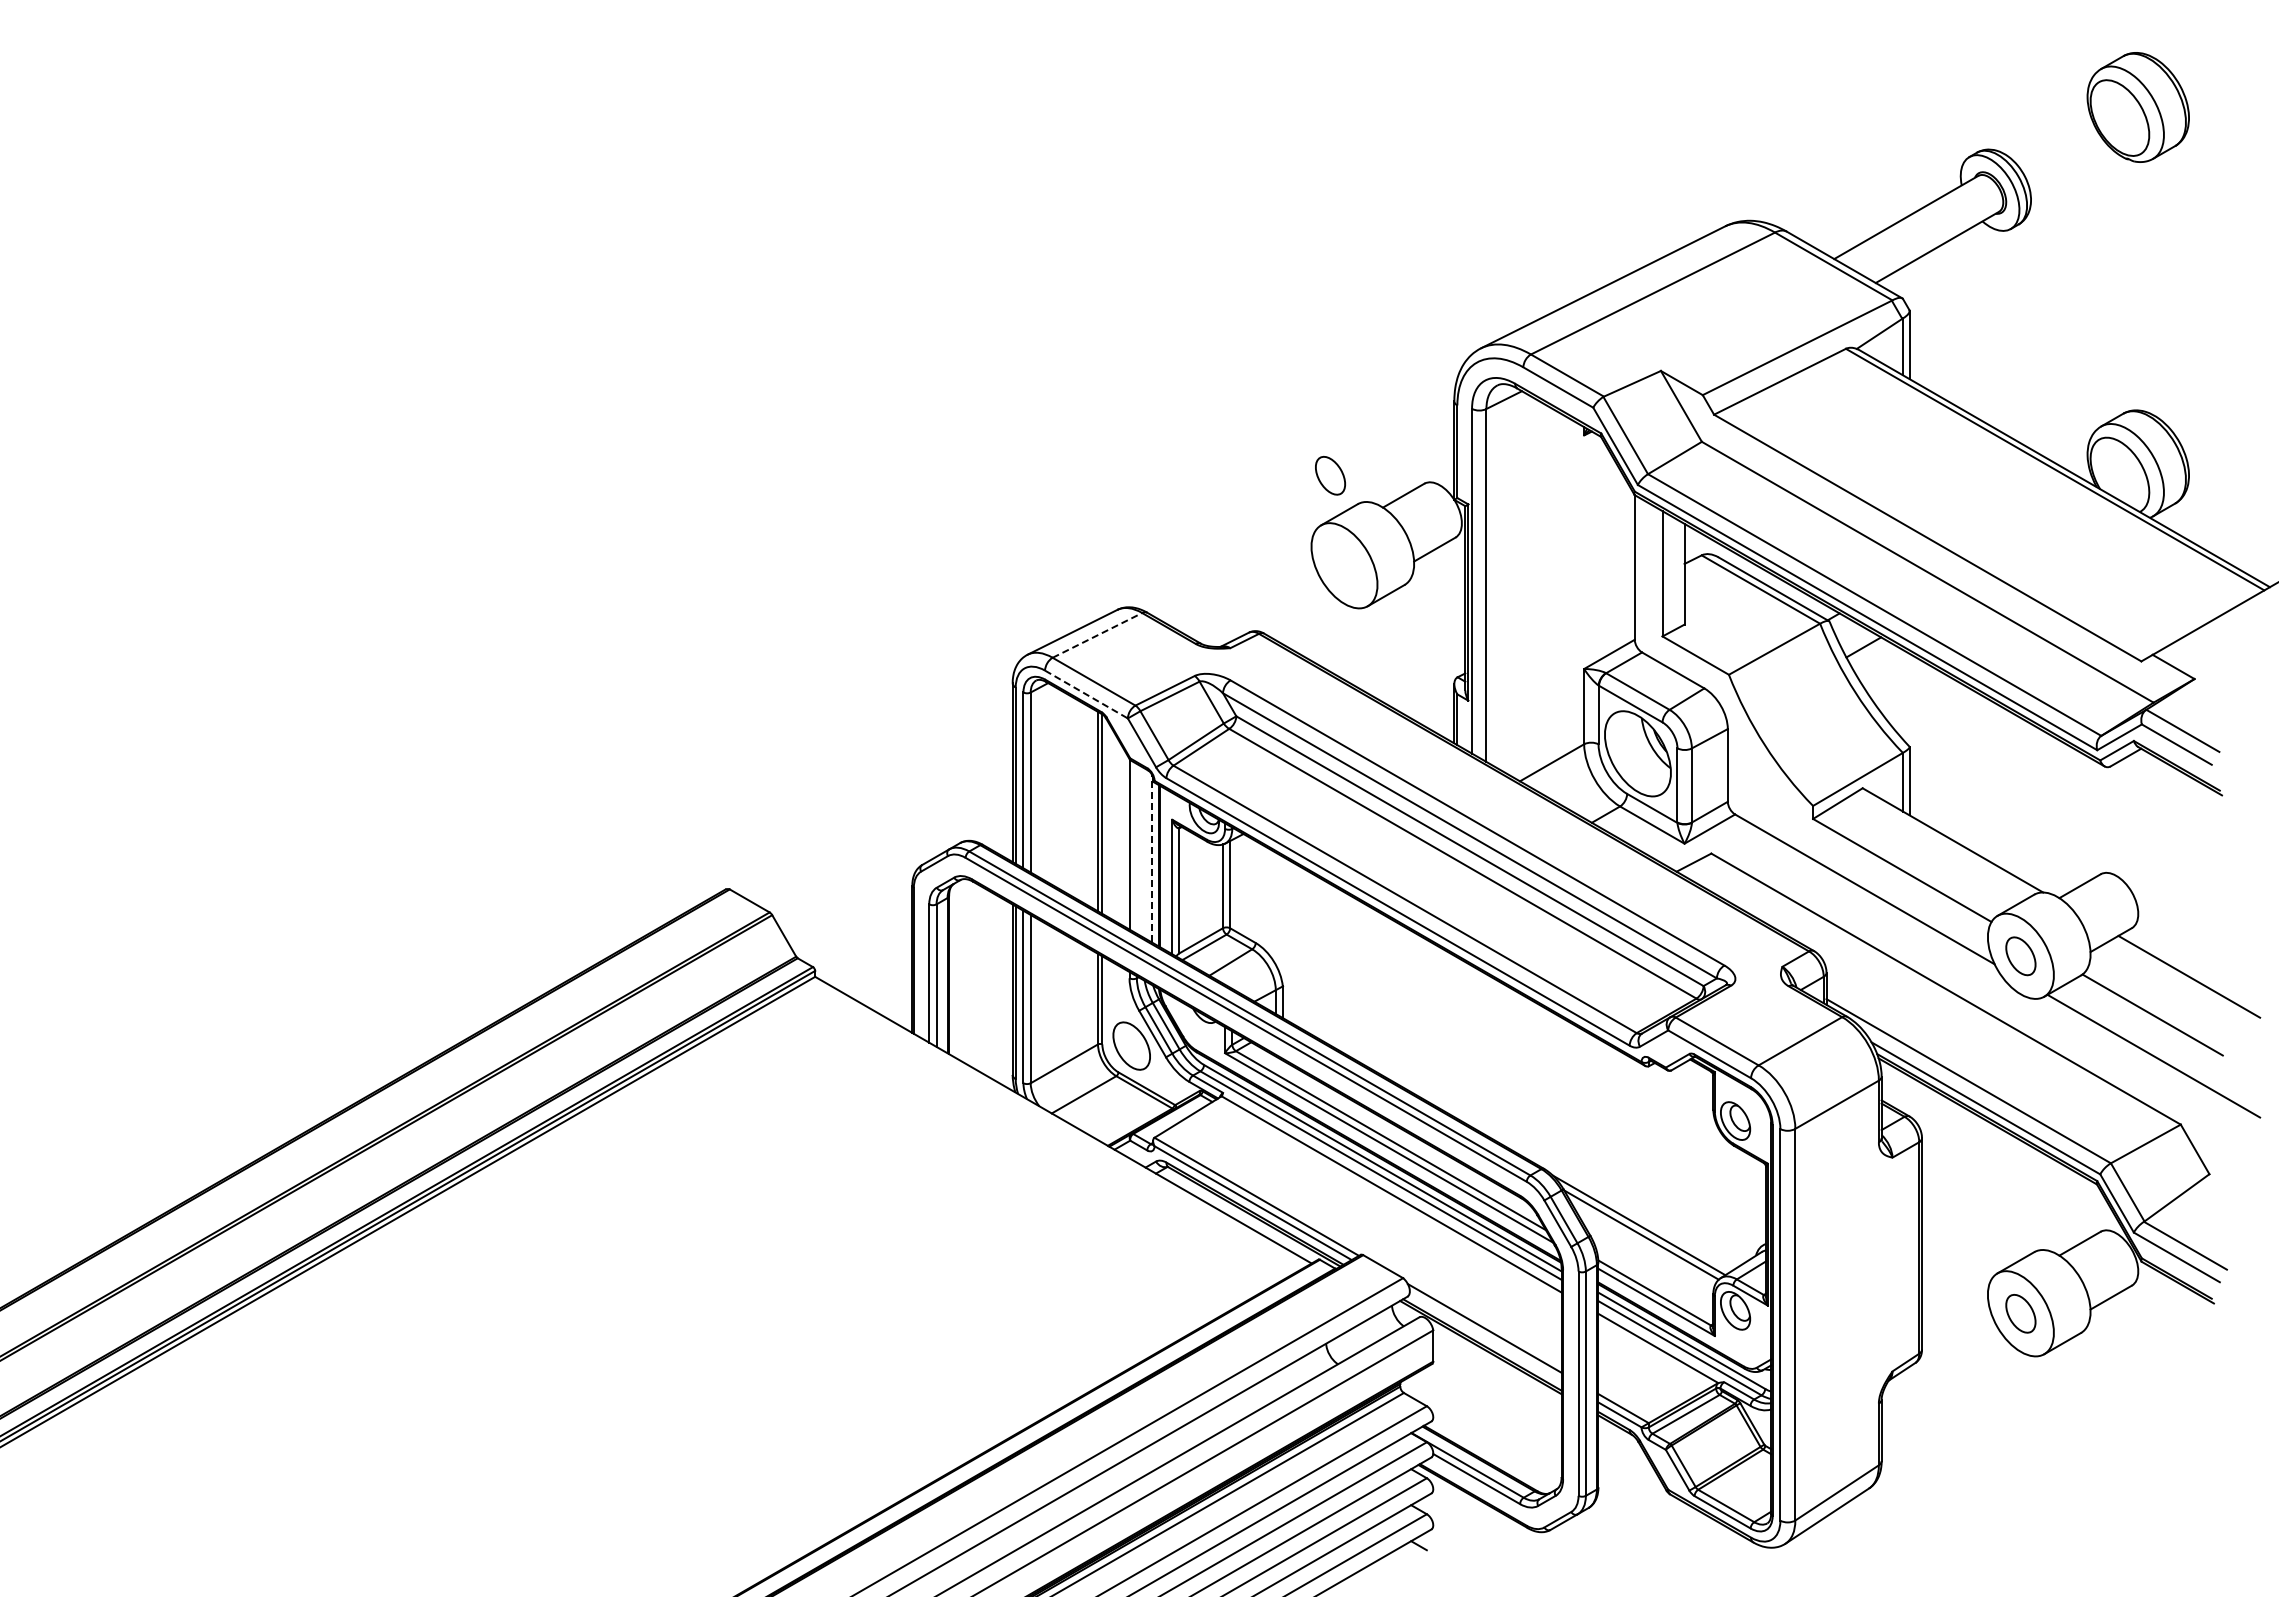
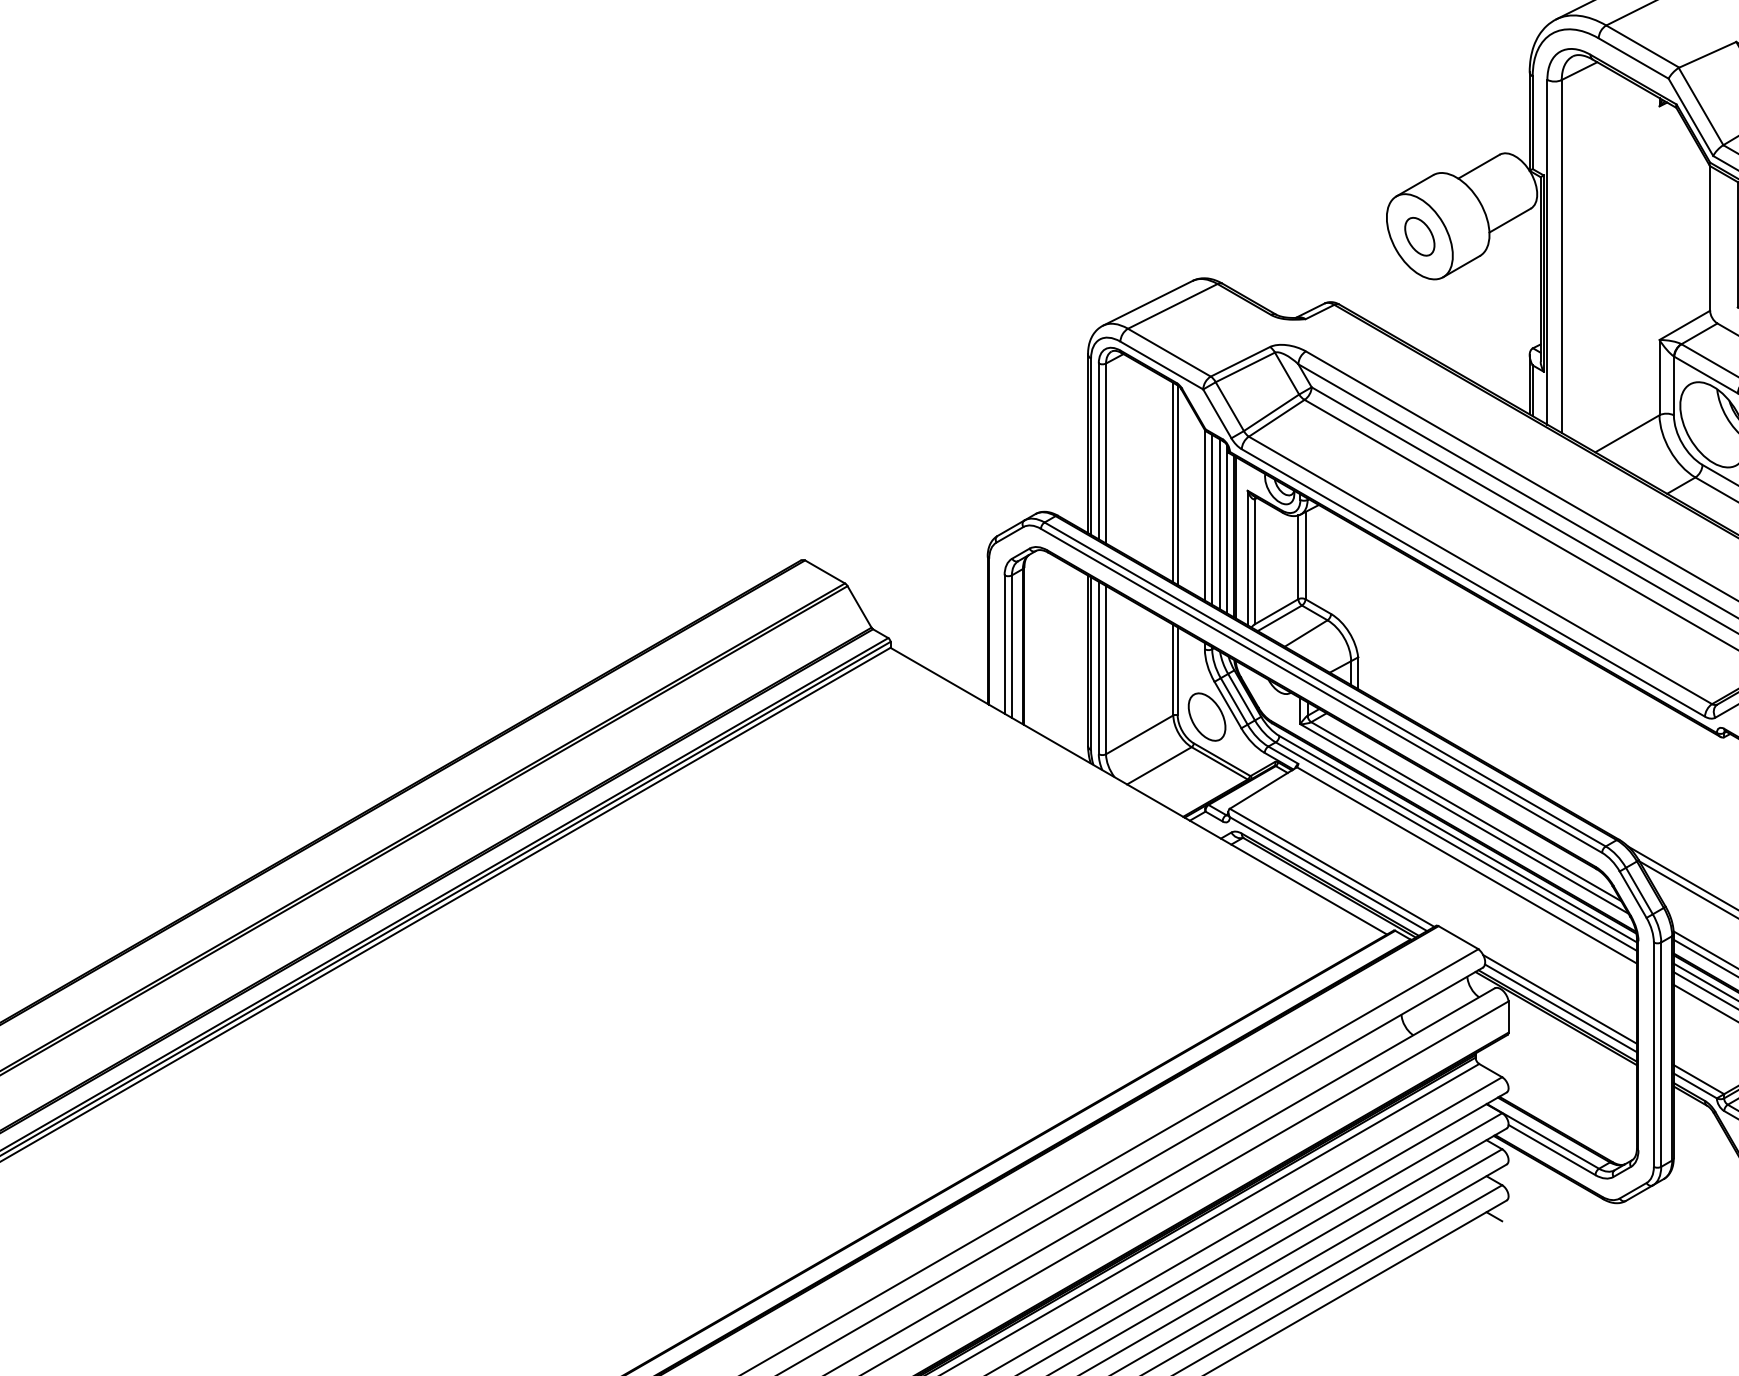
part: (1330, 475) -> (1419, 236), moved
line: (1097, 635) -> (1172, 306), dashed -> solid
line: (1086, 694) -> (1161, 365), dashed -> solid
line: (1136, 848) -> (1211, 519), added
line: (1144, 853) -> (1219, 524), added
line: (1151, 857) -> (1226, 528), dashed -> solid
line: (1485, 1337) -> (1560, 1008), added

